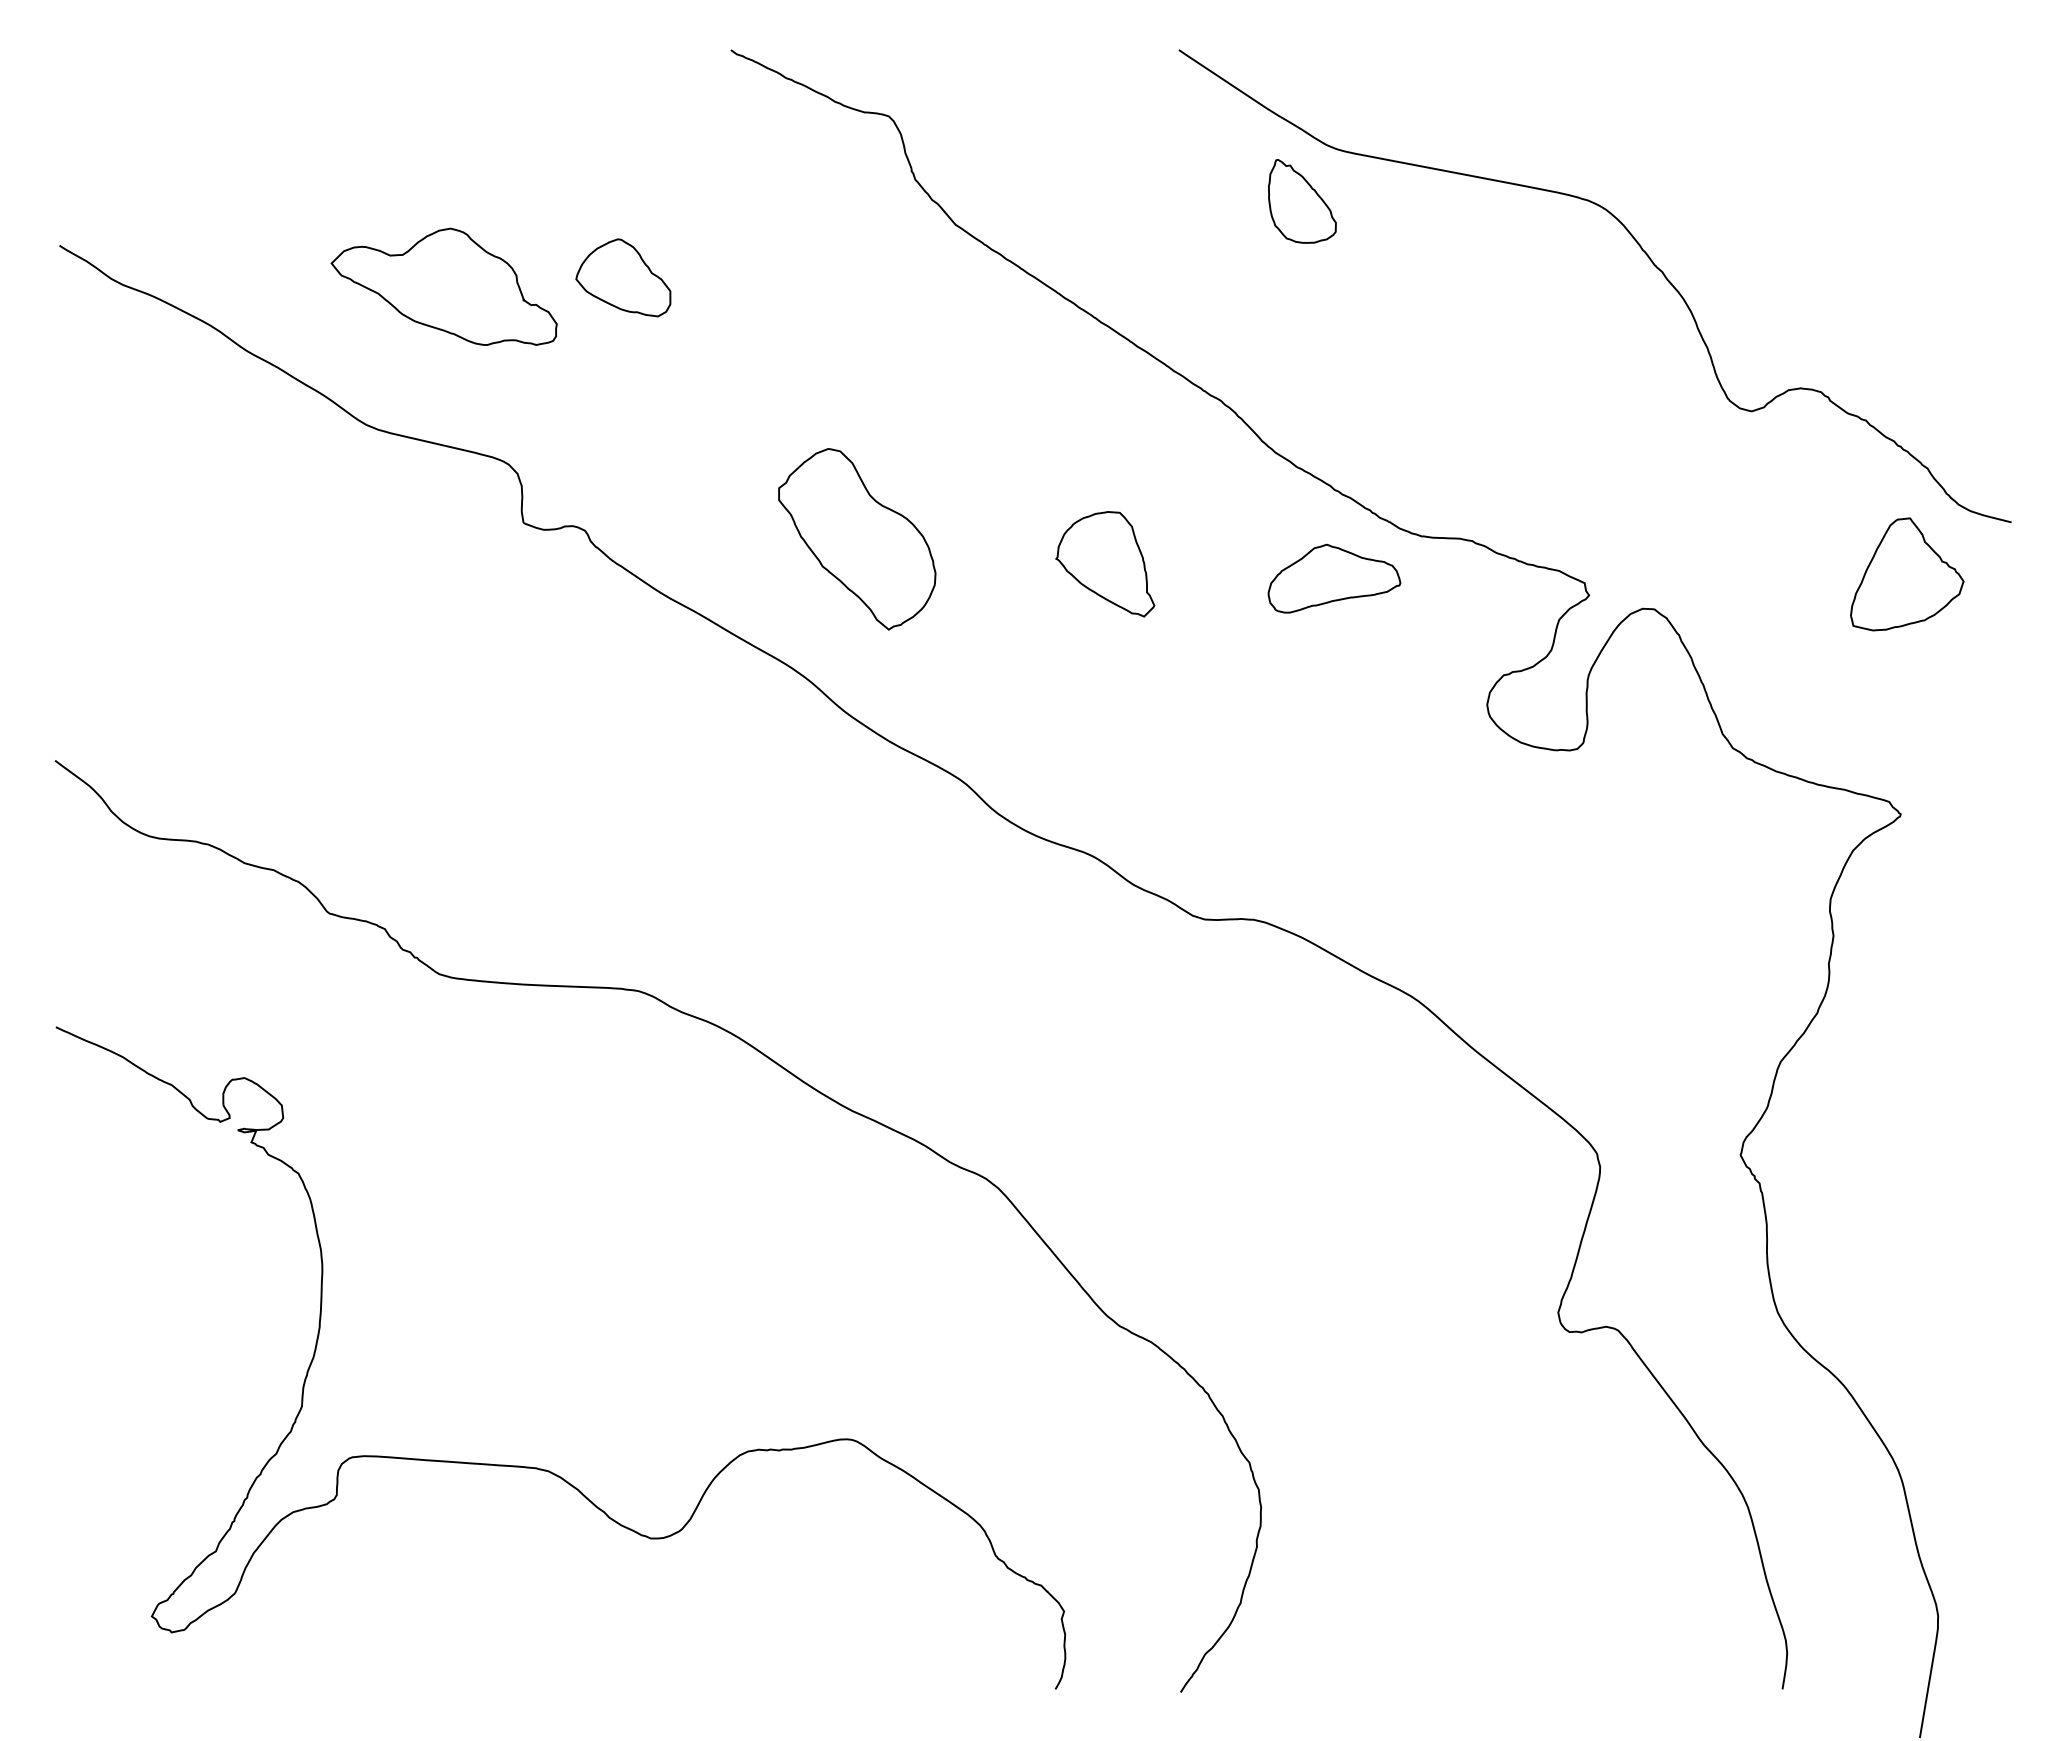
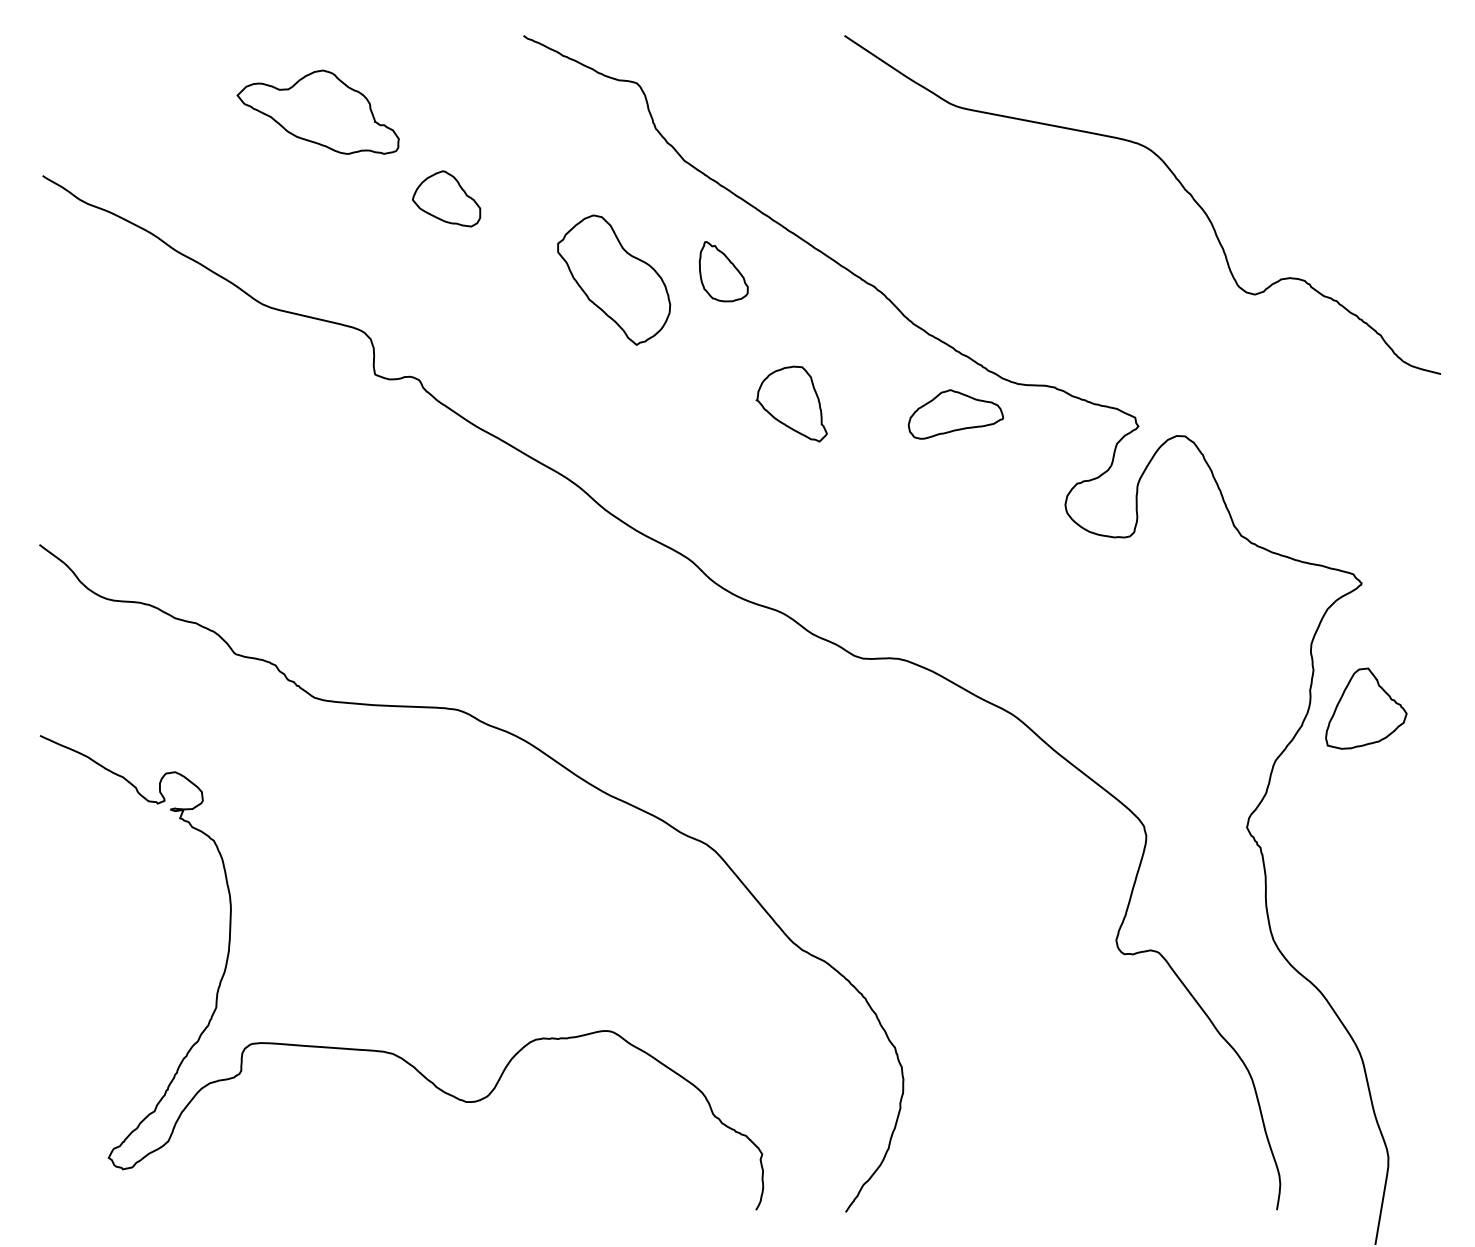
part: (1302, 201) -> (723, 271), moved
part: (443, 286) -> (317, 111), moved
part: (857, 539) -> (614, 280), moved
part: (1907, 574) -> (1366, 708), moved

